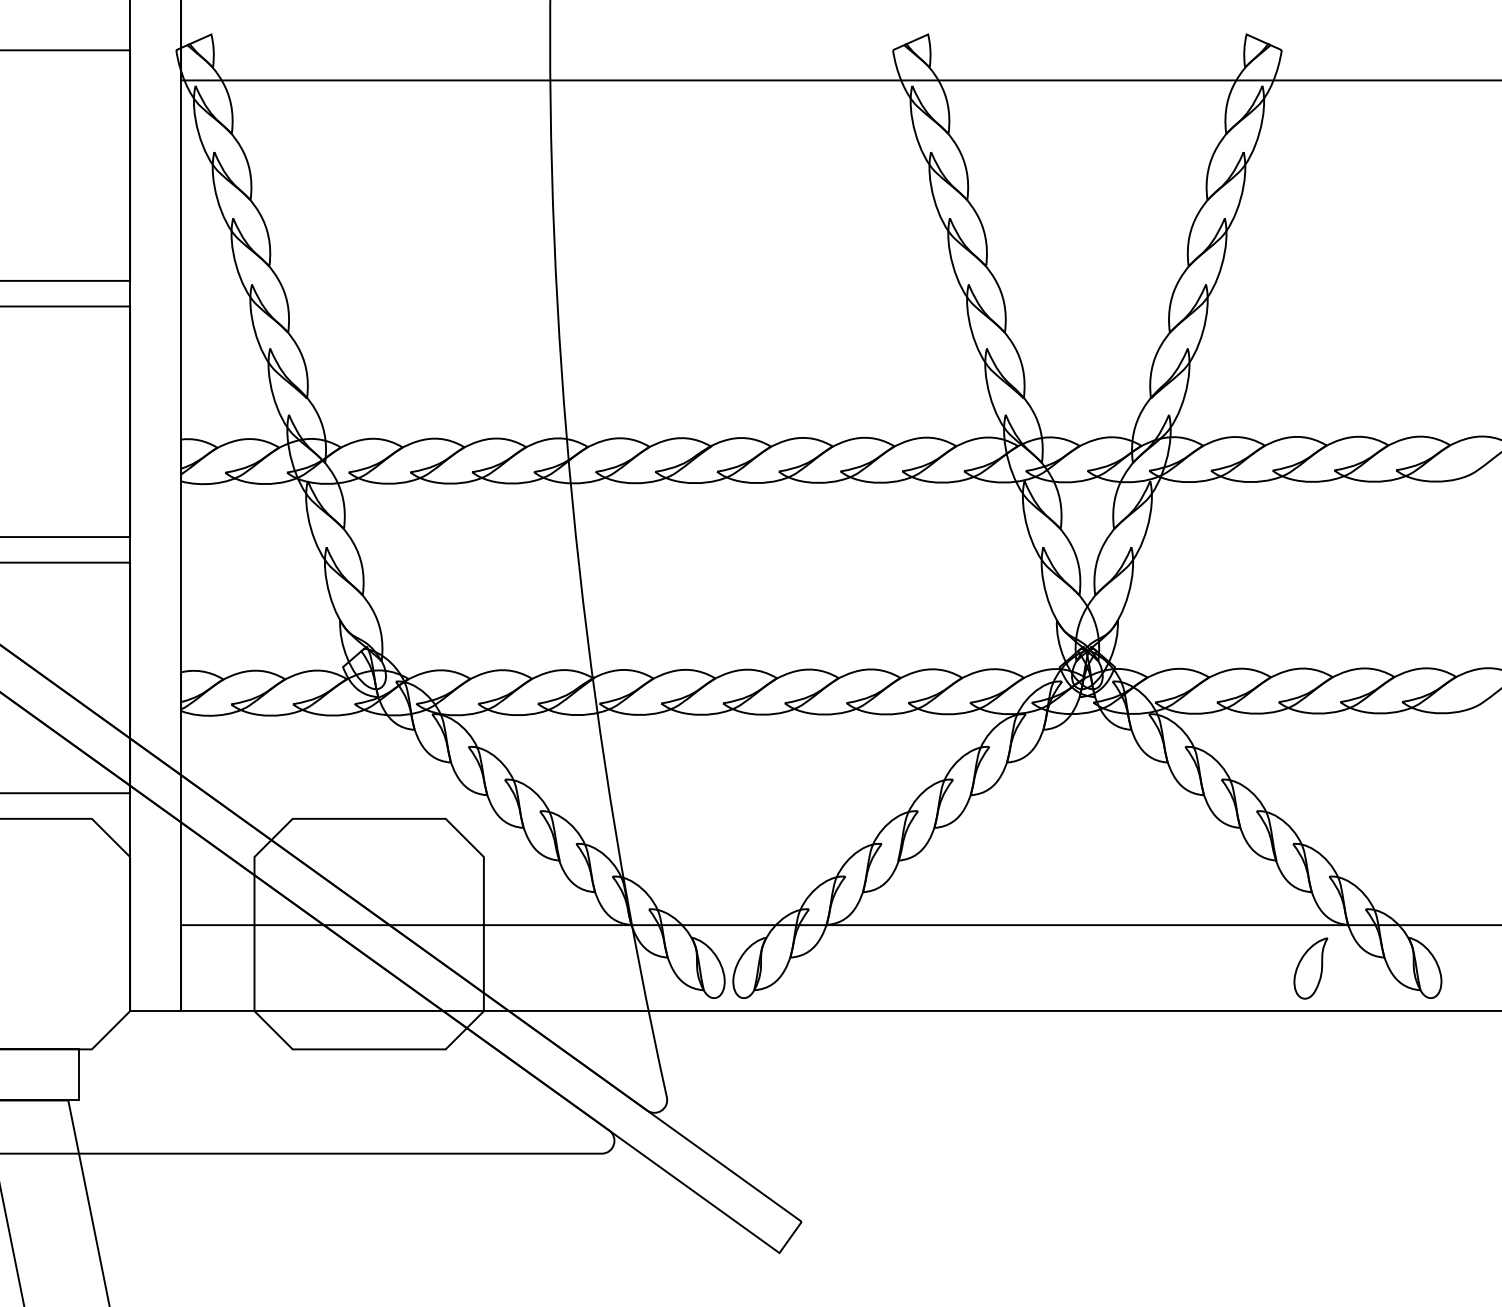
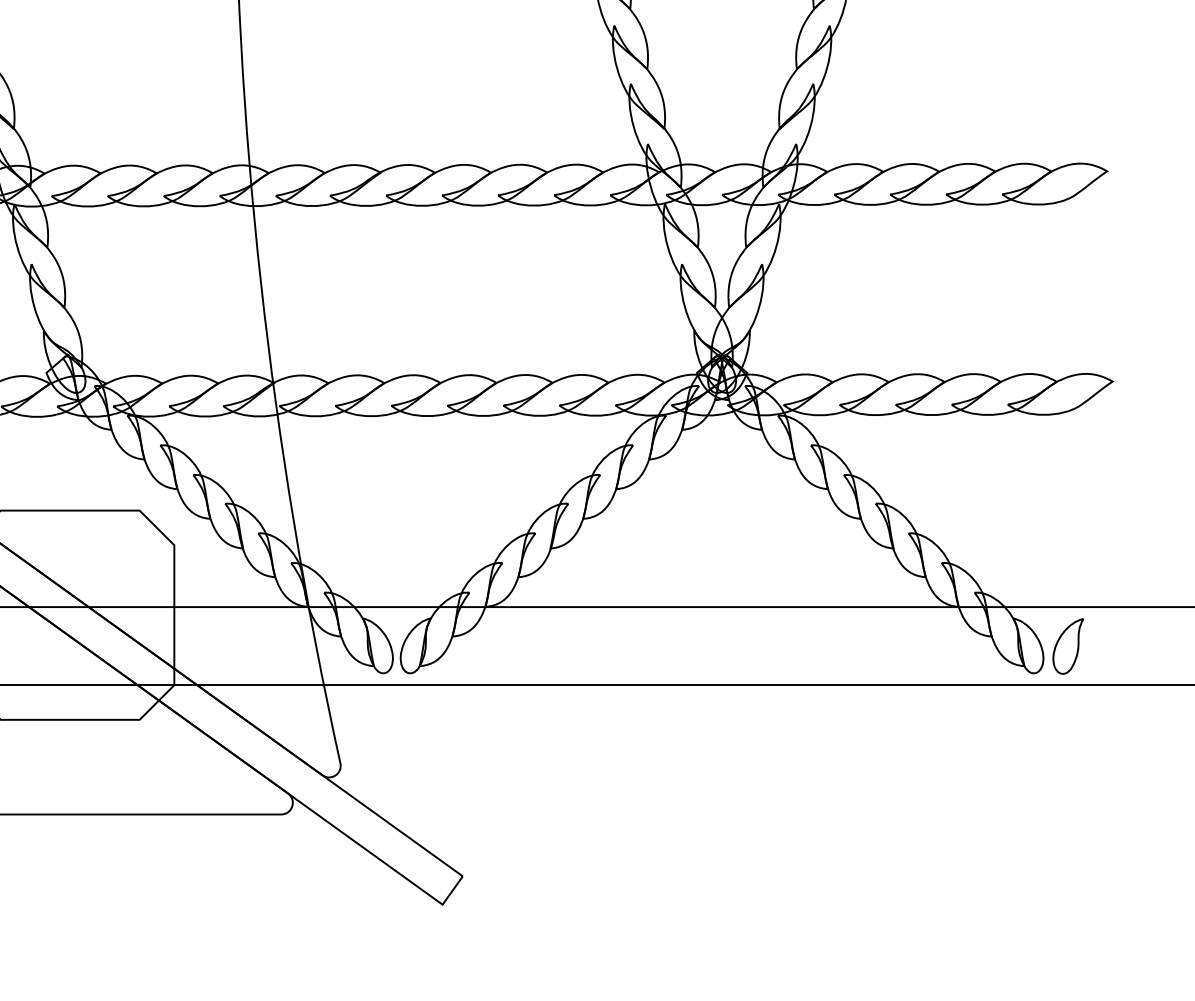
part: (1310, 968) -> (1067, 646), moved

